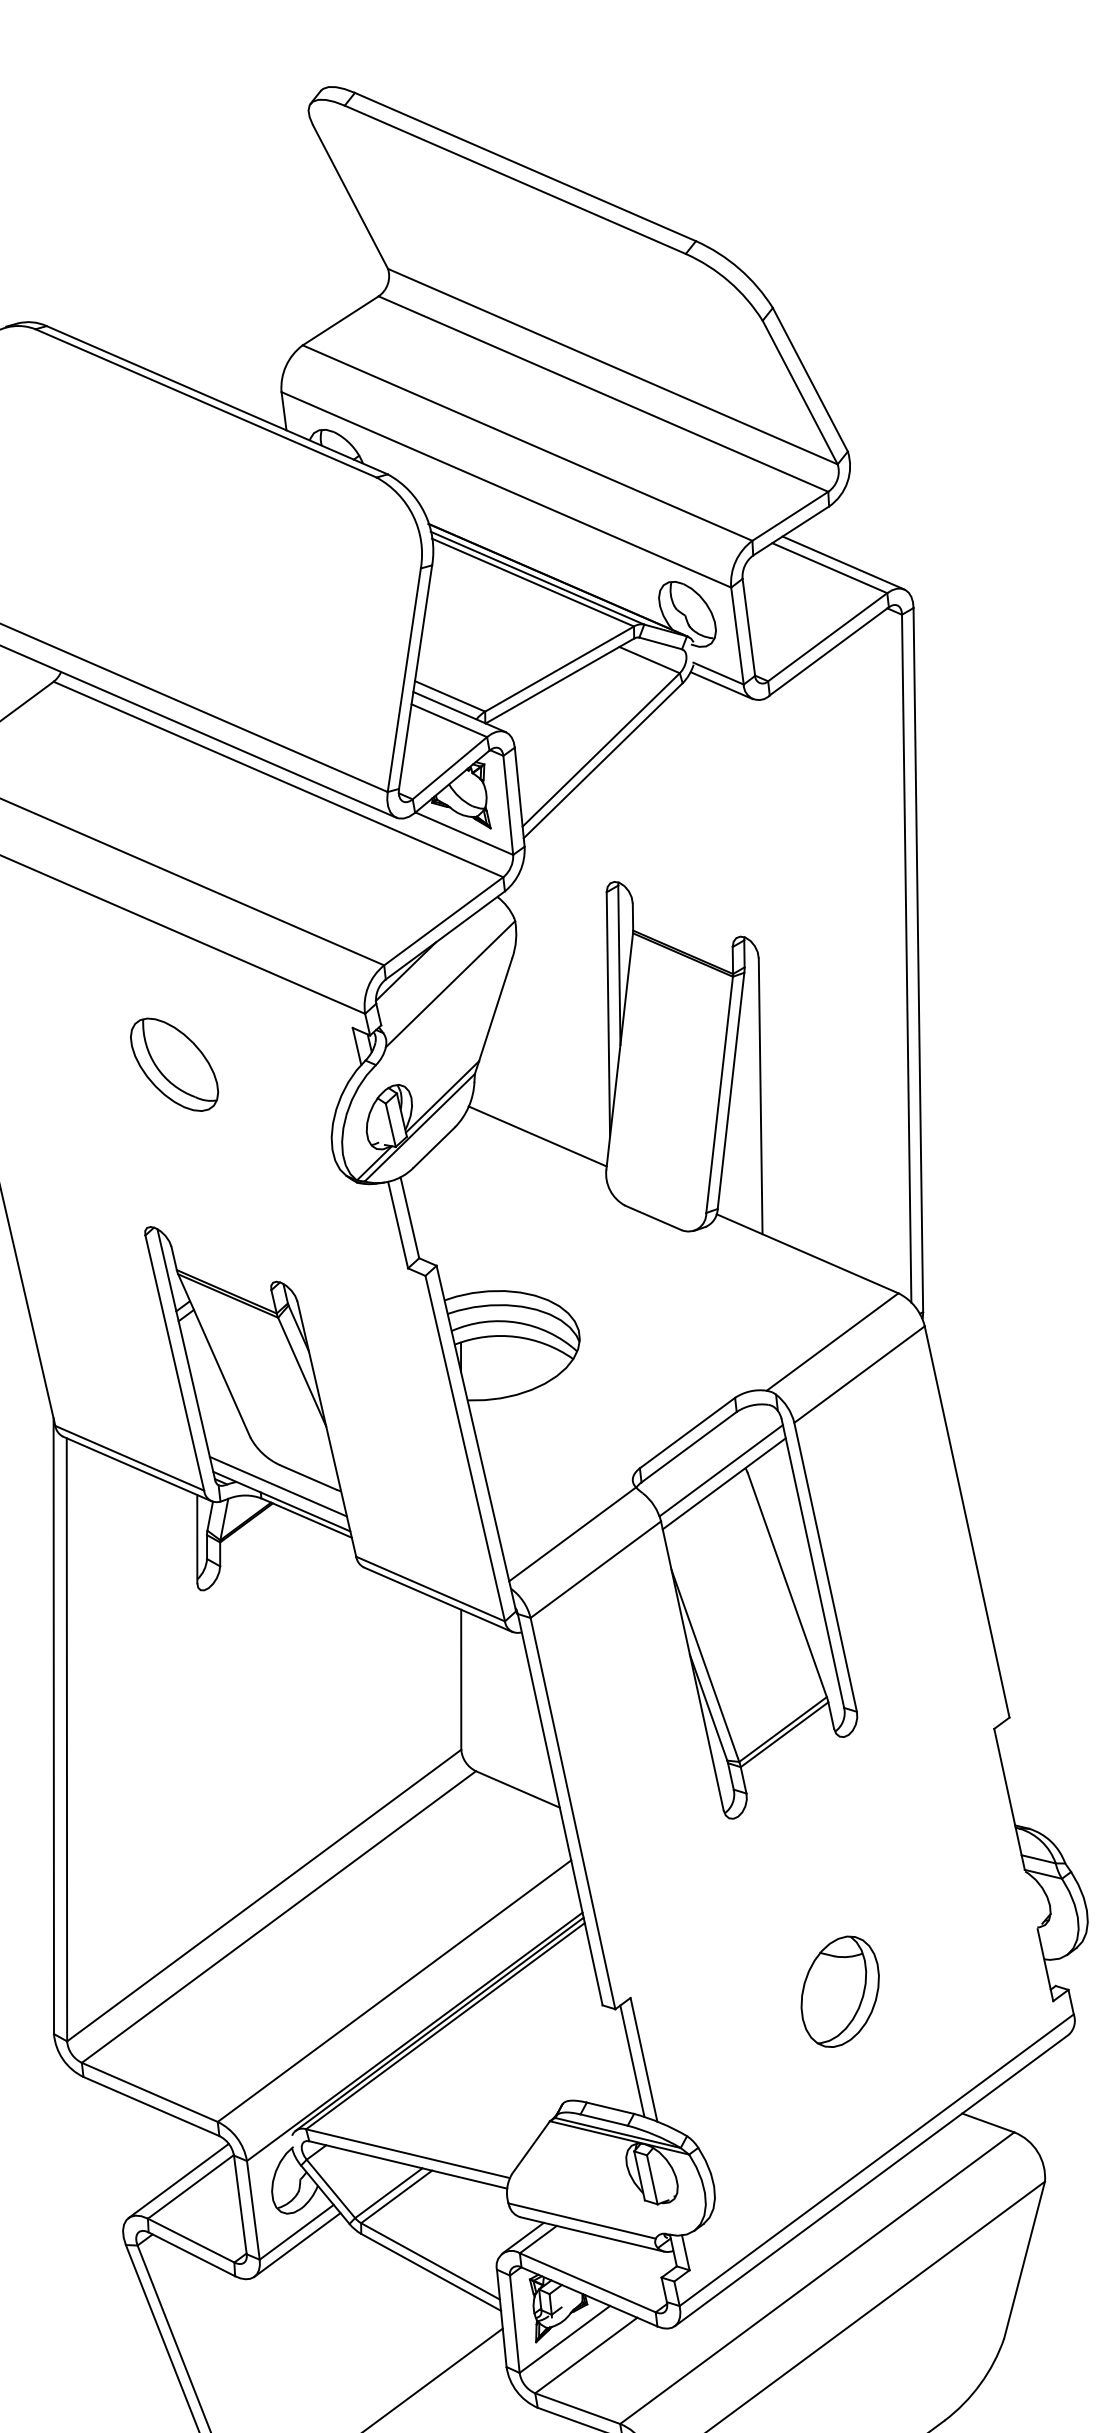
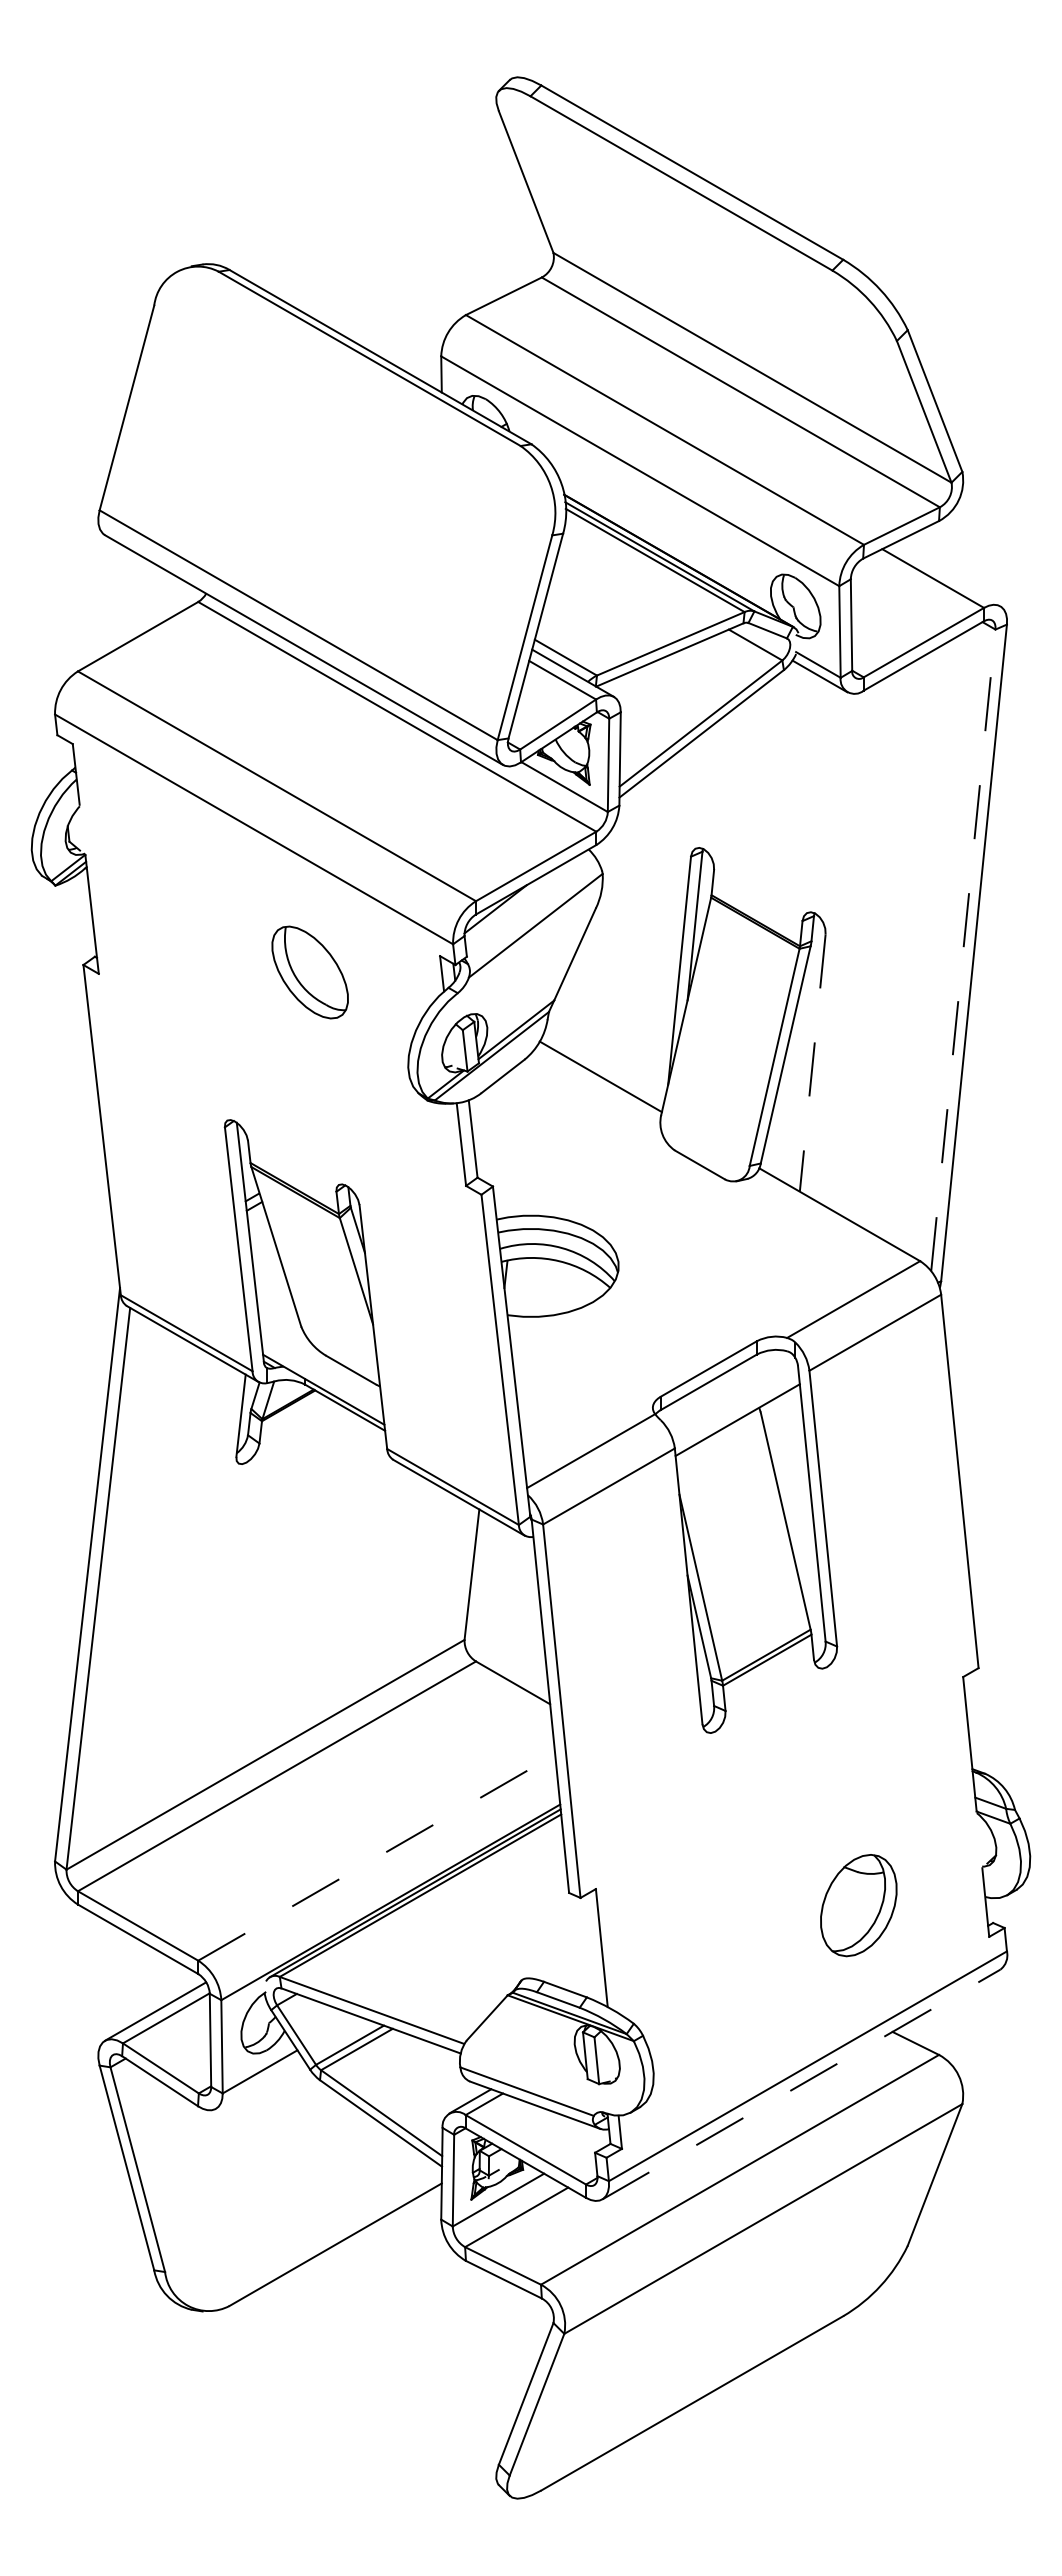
line: (843, 563) -> (946, 575), removed
line: (906, 957) -> (963, 949), solid -> dashed
part: (173, 1064) -> (309, 972), moved
line: (760, 1096) -> (812, 1063), solid -> dashed
line: (721, 1470) -> (736, 1407), removed
line: (277, 1486) -> (321, 1375), removed
line: (395, 1990) -> (377, 1857), solid -> dashed
part: (839, 1991) -> (858, 1905), moved
line: (632, 2061) -> (590, 1948), removed
line: (872, 2180) -> (801, 2084), solid -> dashed
line: (296, 2244) -> (258, 2083), removed

